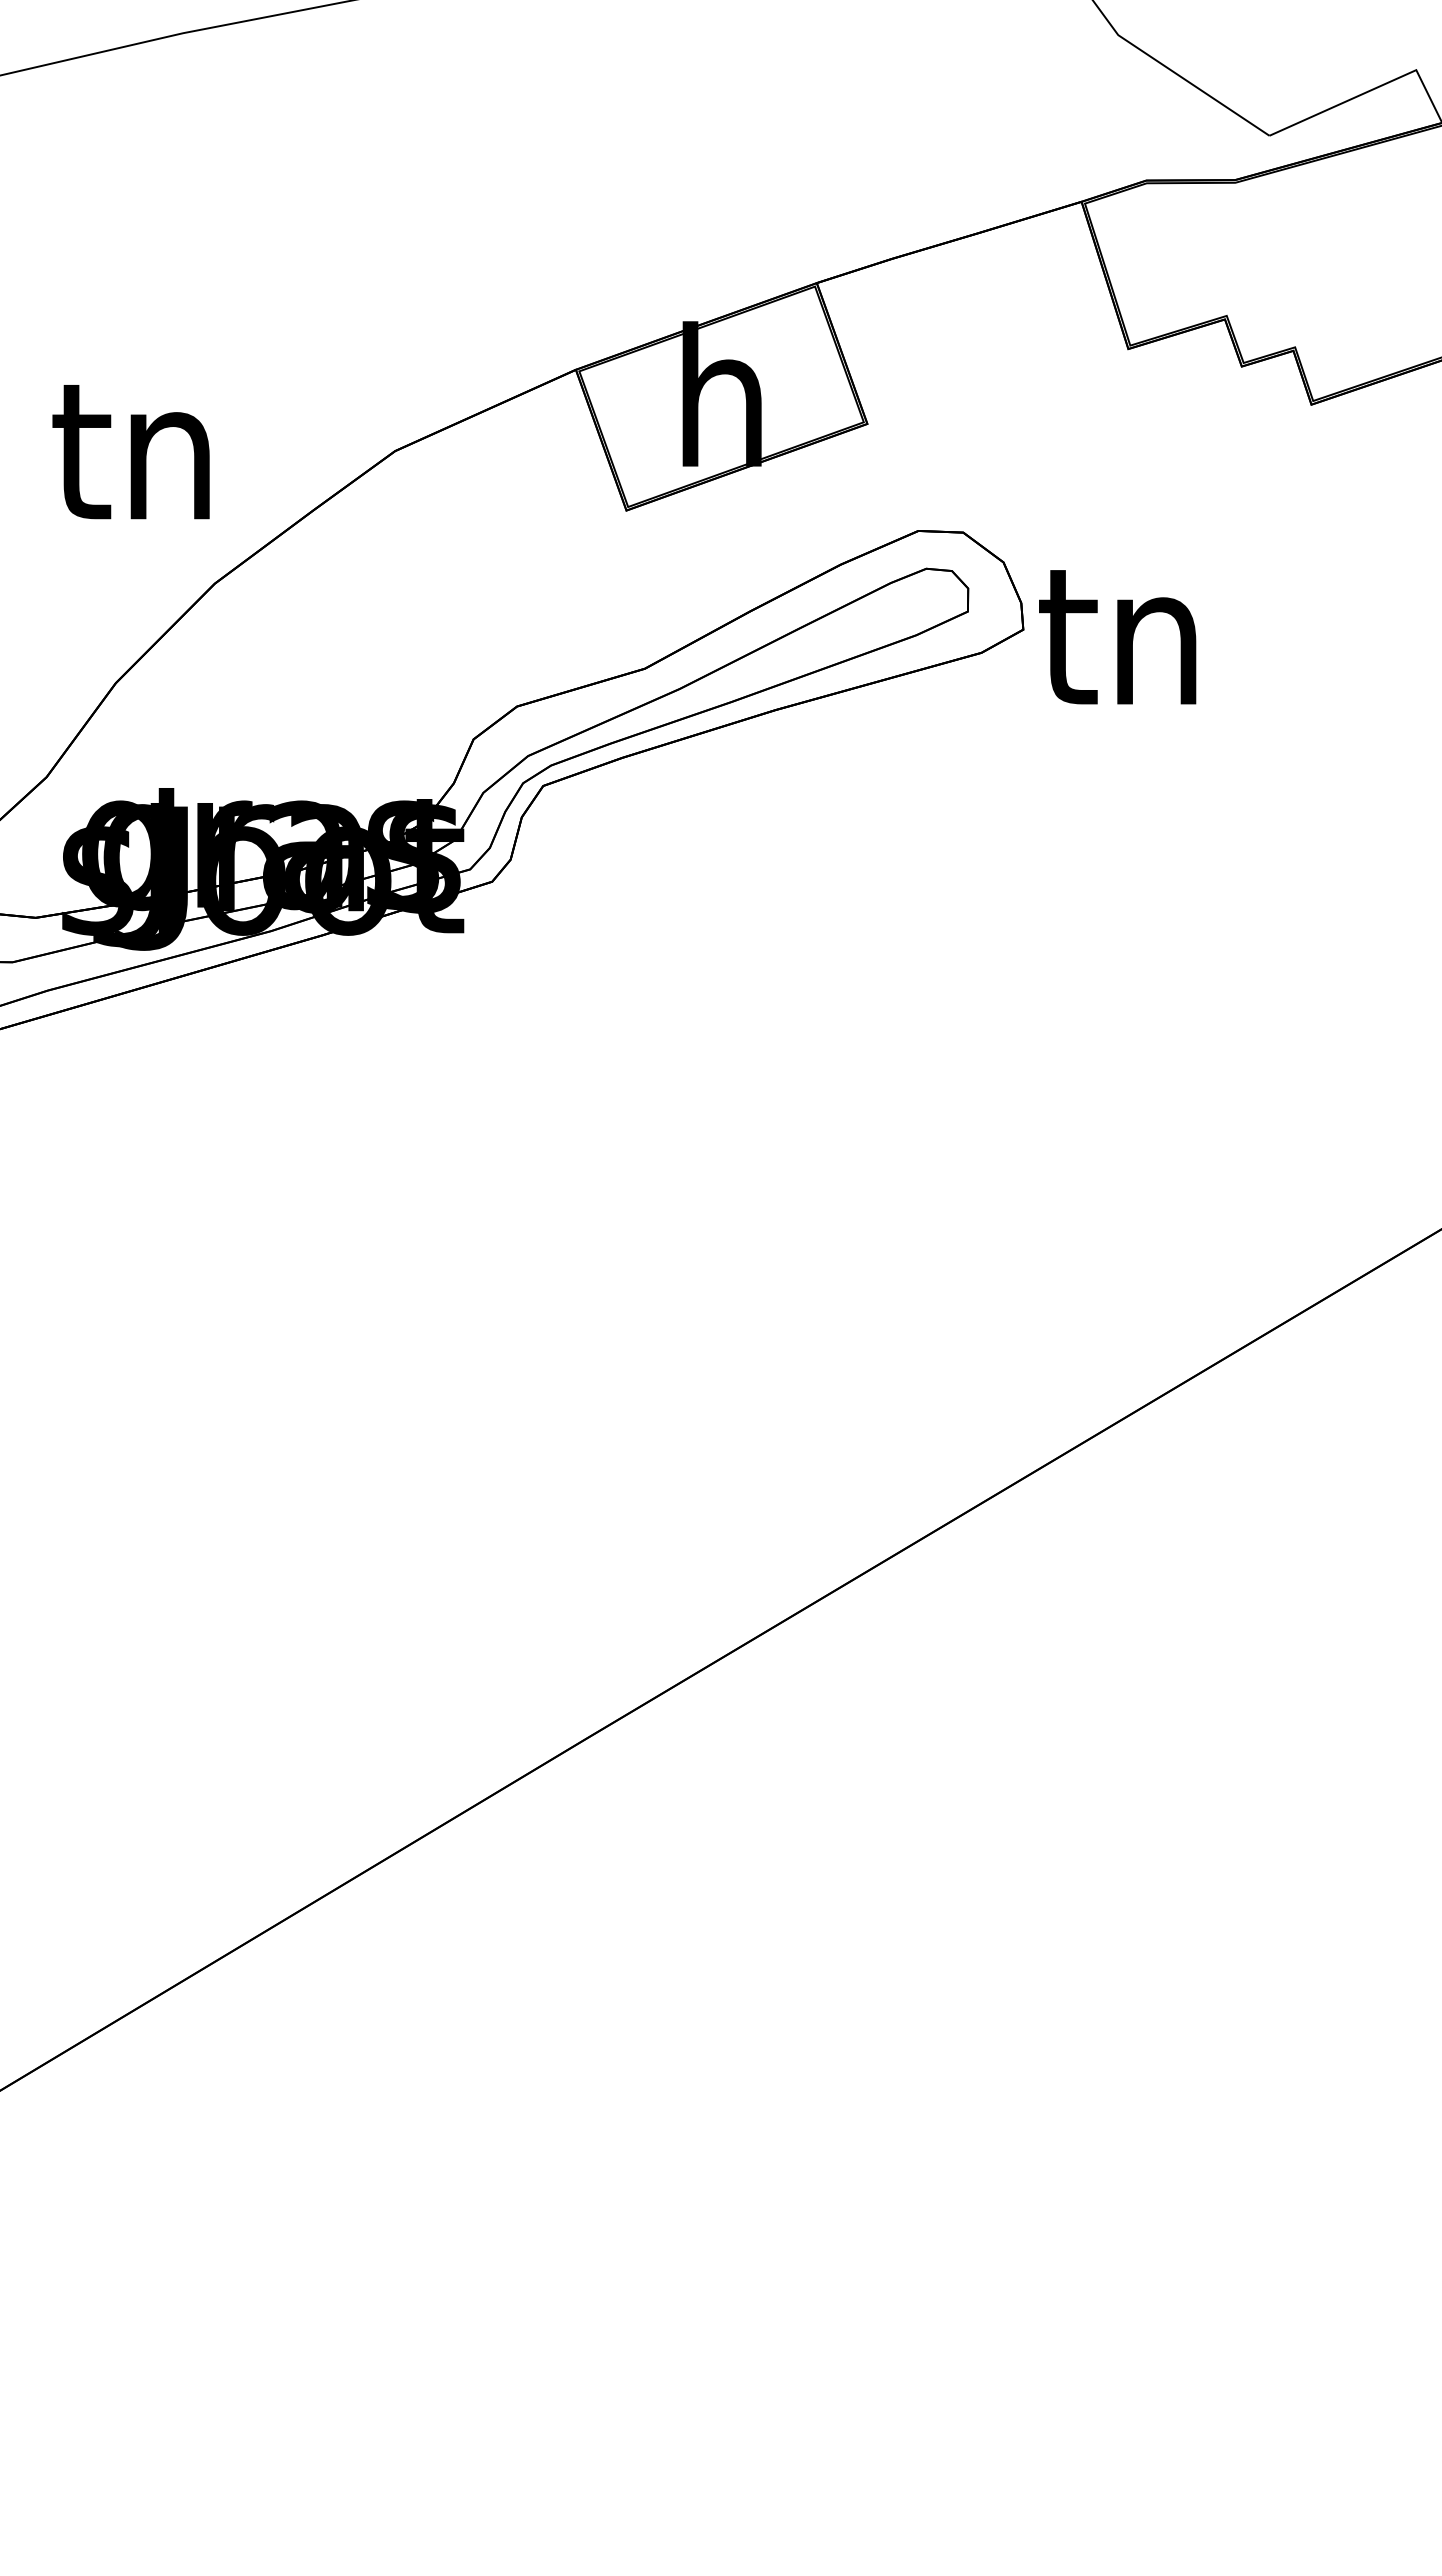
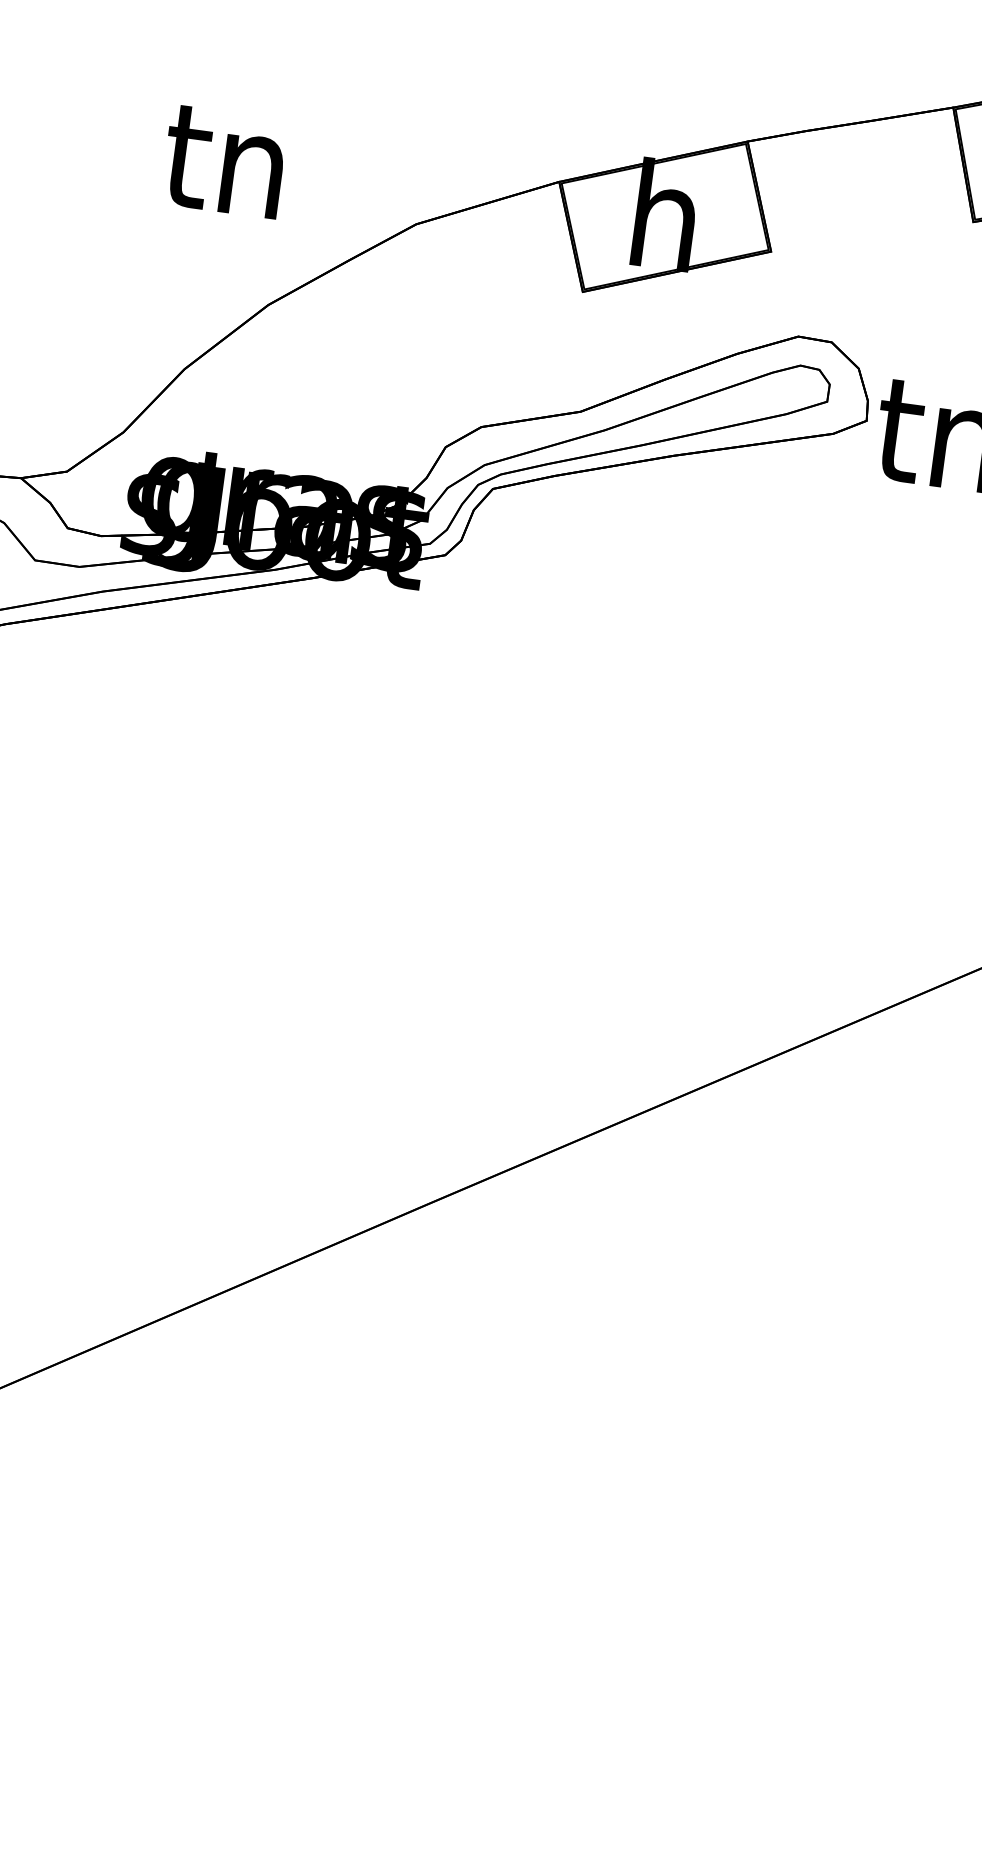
text: (130, 452) -> (223, 162), moved

